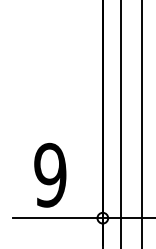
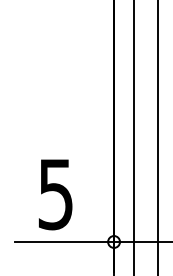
text: (50, 175) -> (55, 194), 9 -> 5

